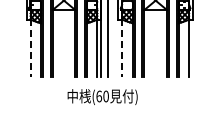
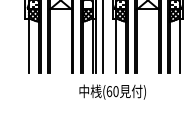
line: (30, 48) -> (28, 45), dashed -> solid
line: (122, 48) -> (116, 45), dashed -> solid
text: (102, 96) -> (112, 91), moved

